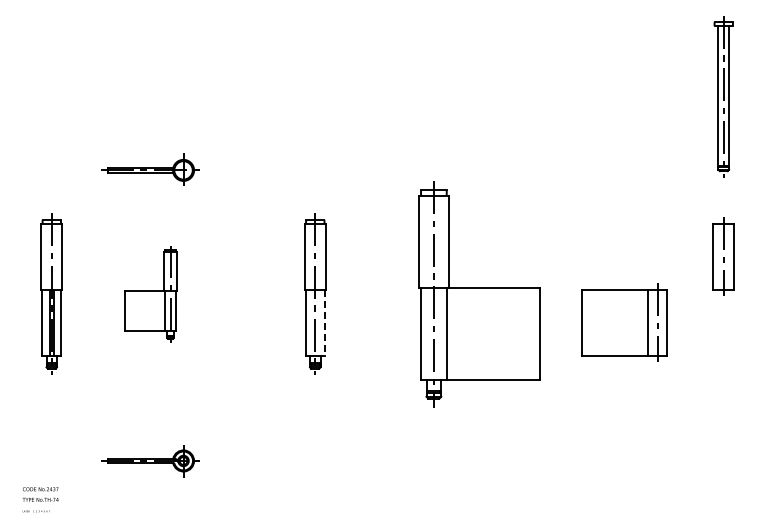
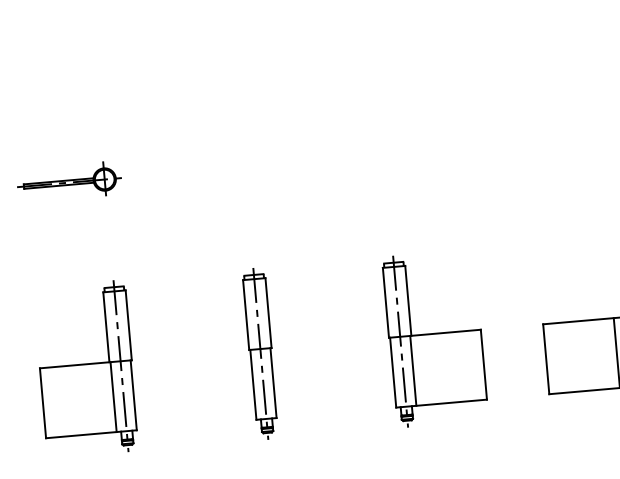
part: (150, 169) -> (69, 181), moved
part: (150, 293) -> (85, 368), size x1.67
part: (479, 293) -> (434, 337), size x0.71
line: (324, 322) -> (273, 383), dashed -> solid

